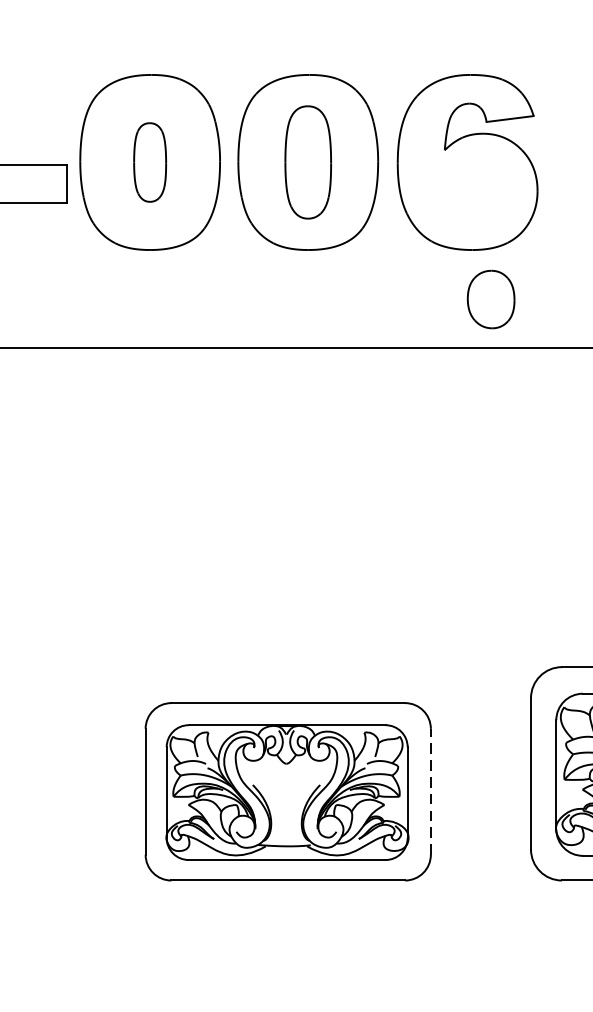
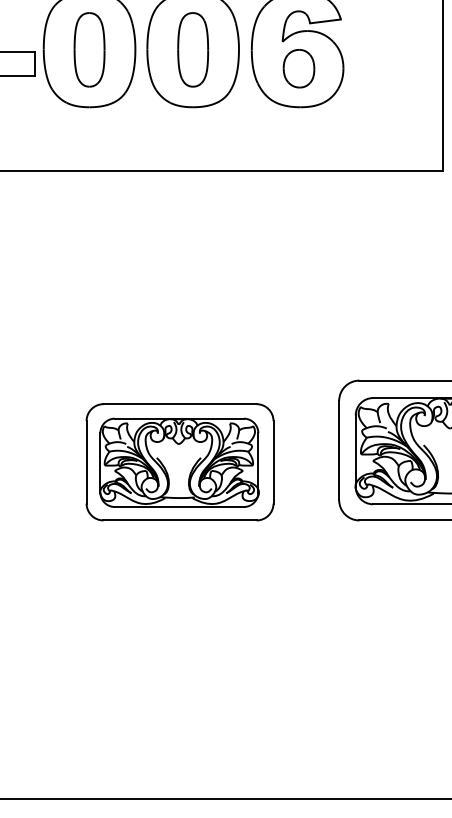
part: (150, 161) -> (89, 49), size x1.43
part: (490, 299) -> (298, 68), moved
line: (430, 790) -> (273, 461), dashed -> solid

